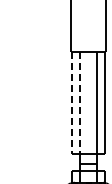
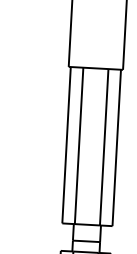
line: (72, 102) -> (66, 144), dashed -> solid
line: (80, 102) -> (79, 145), dashed -> solid

